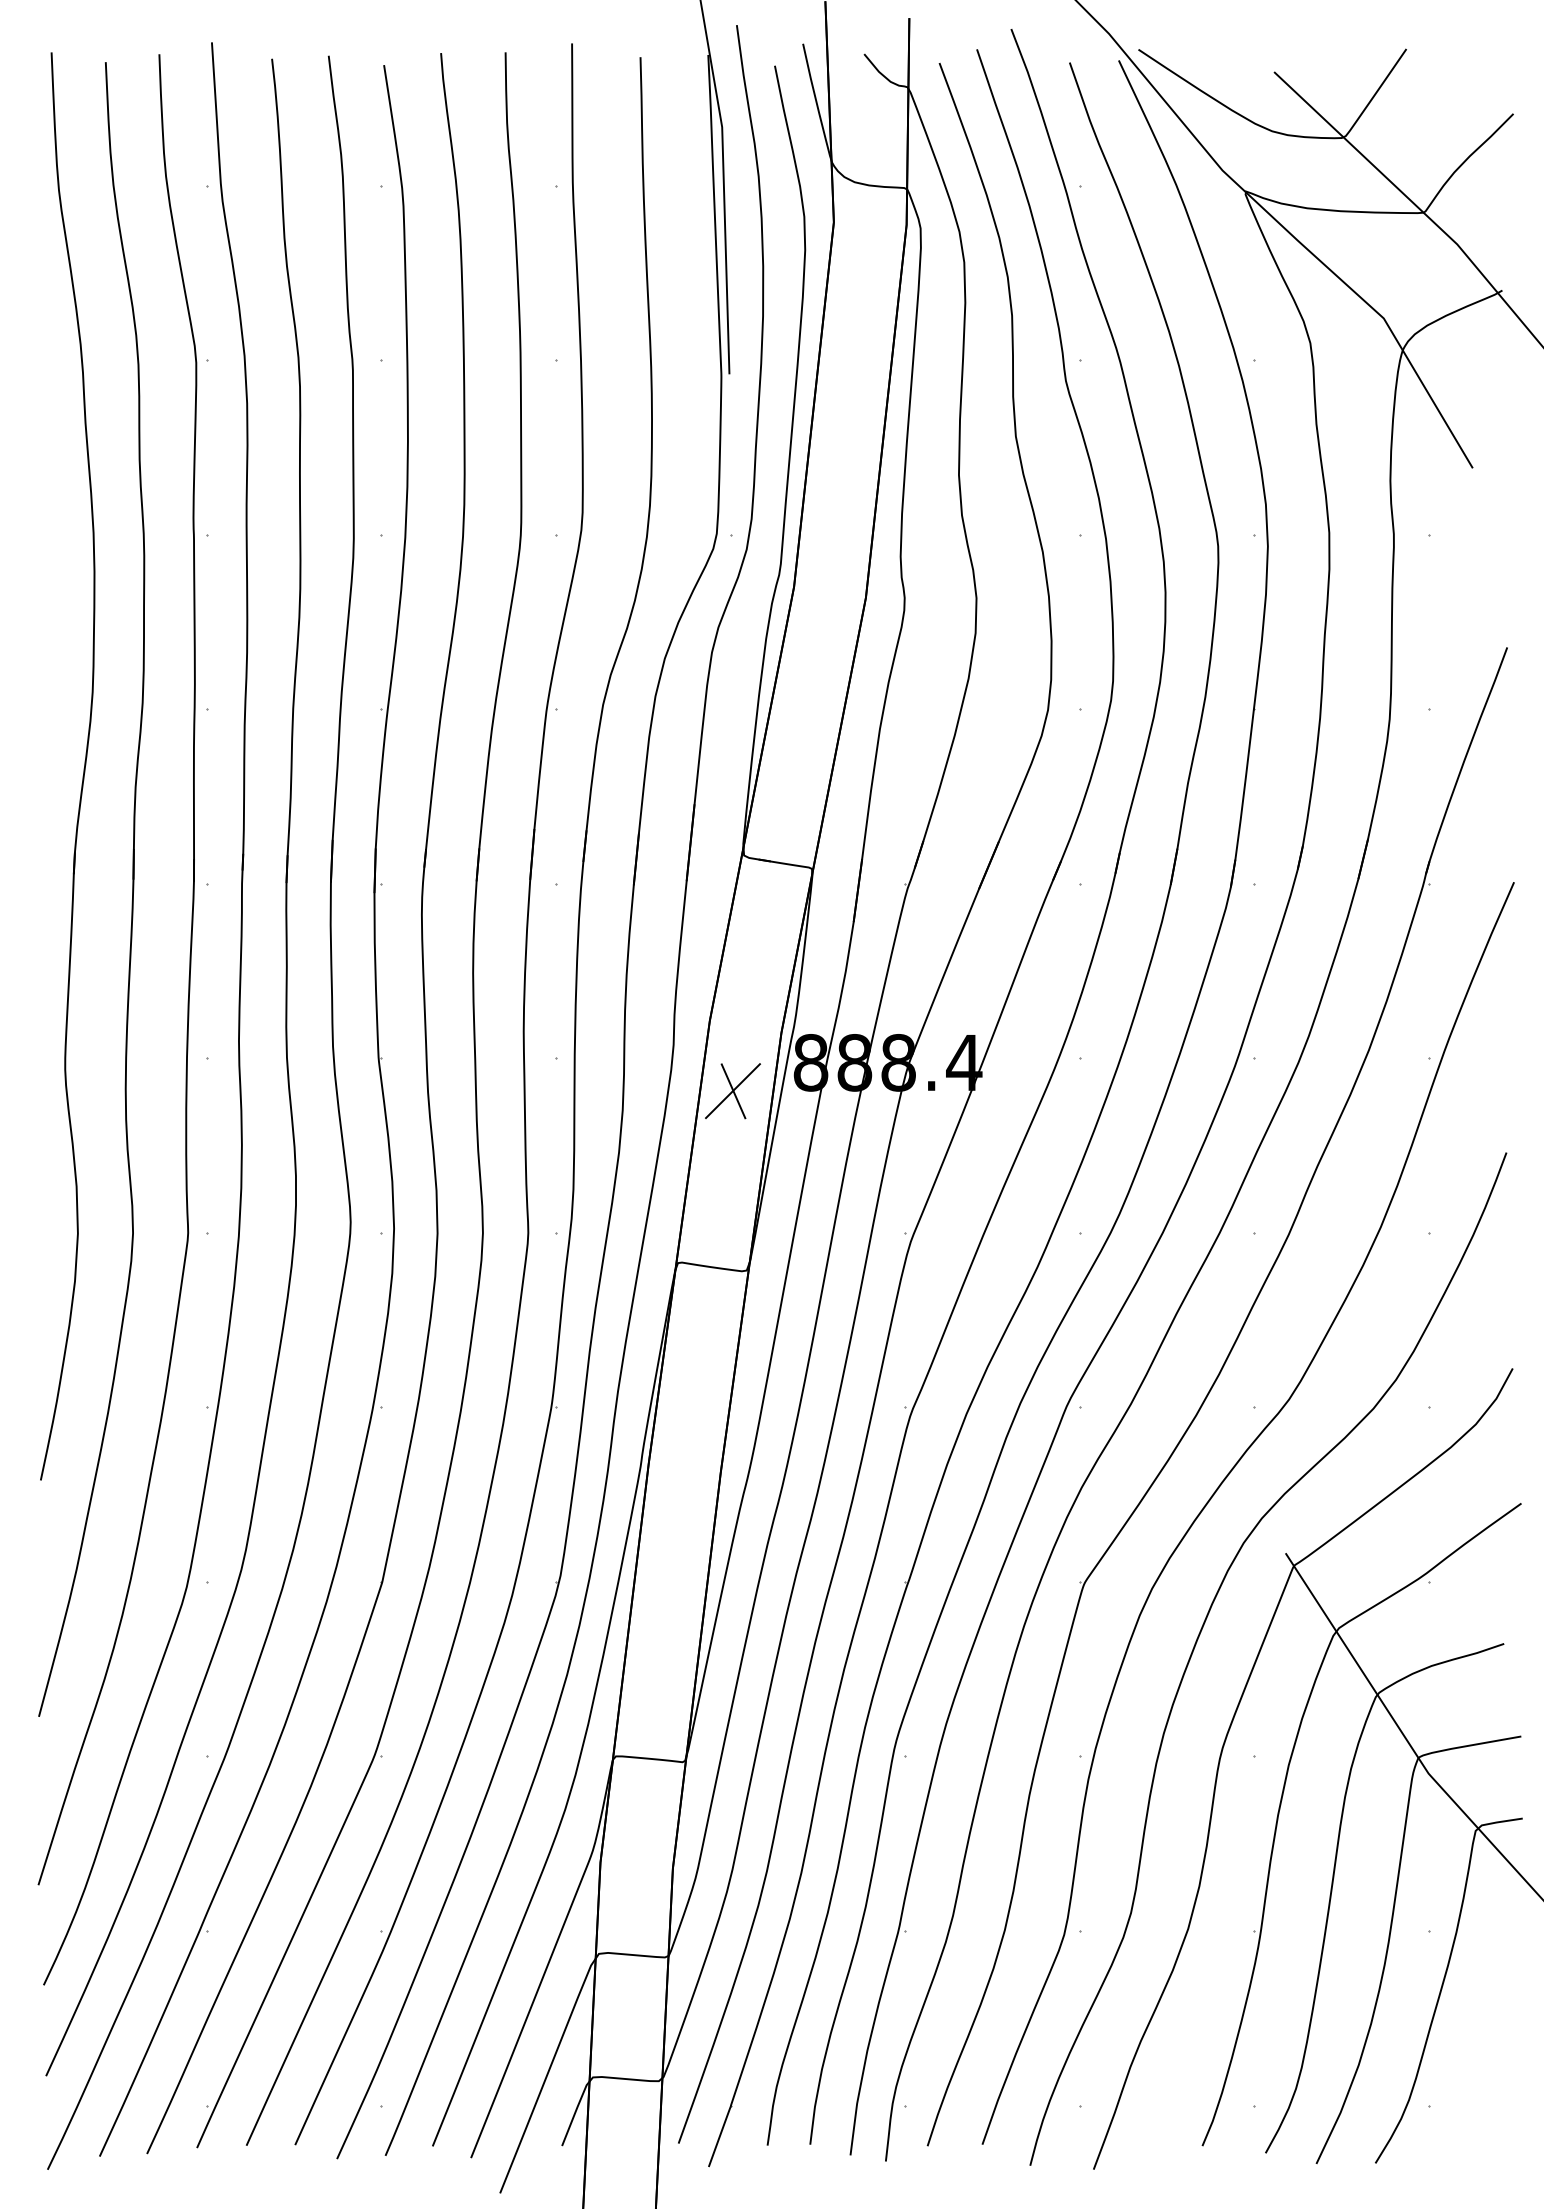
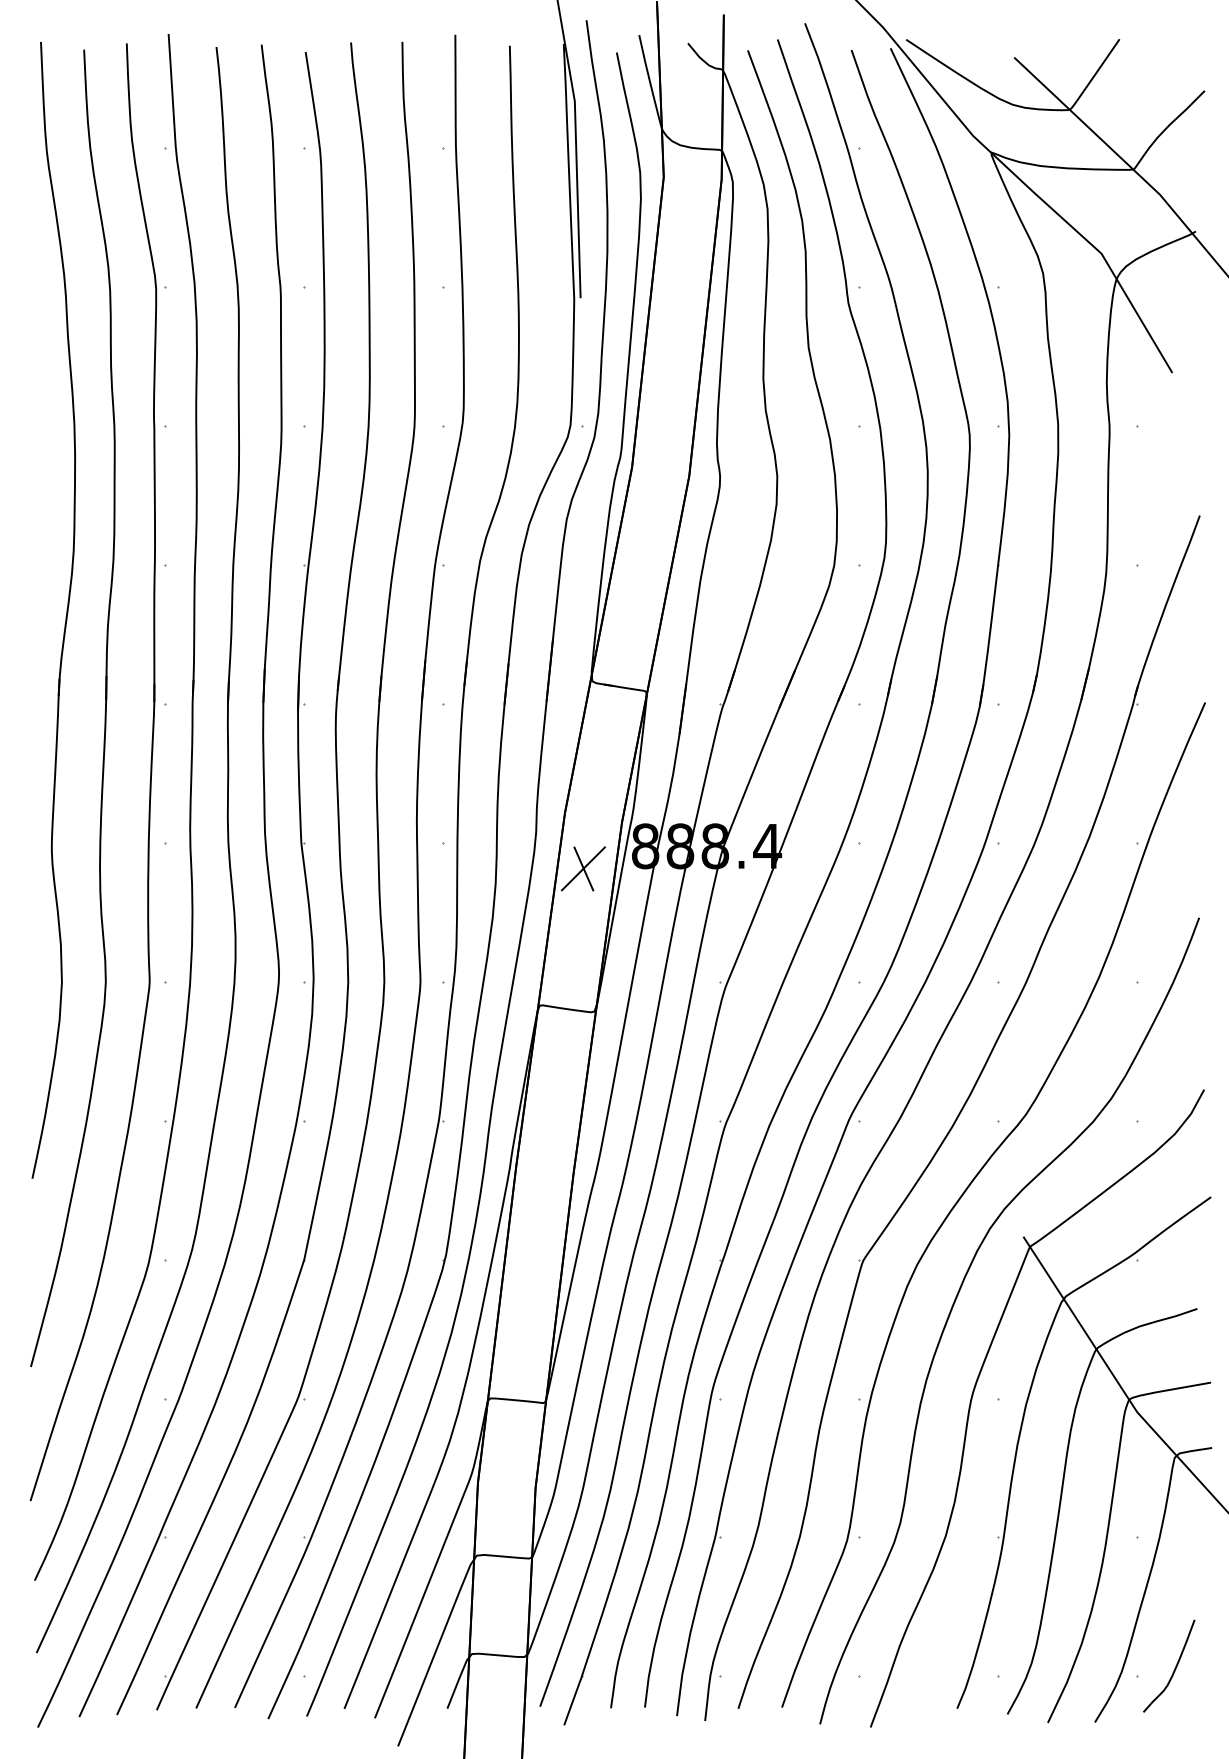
curve: (1475, 2095) -> (1174, 1668), added

